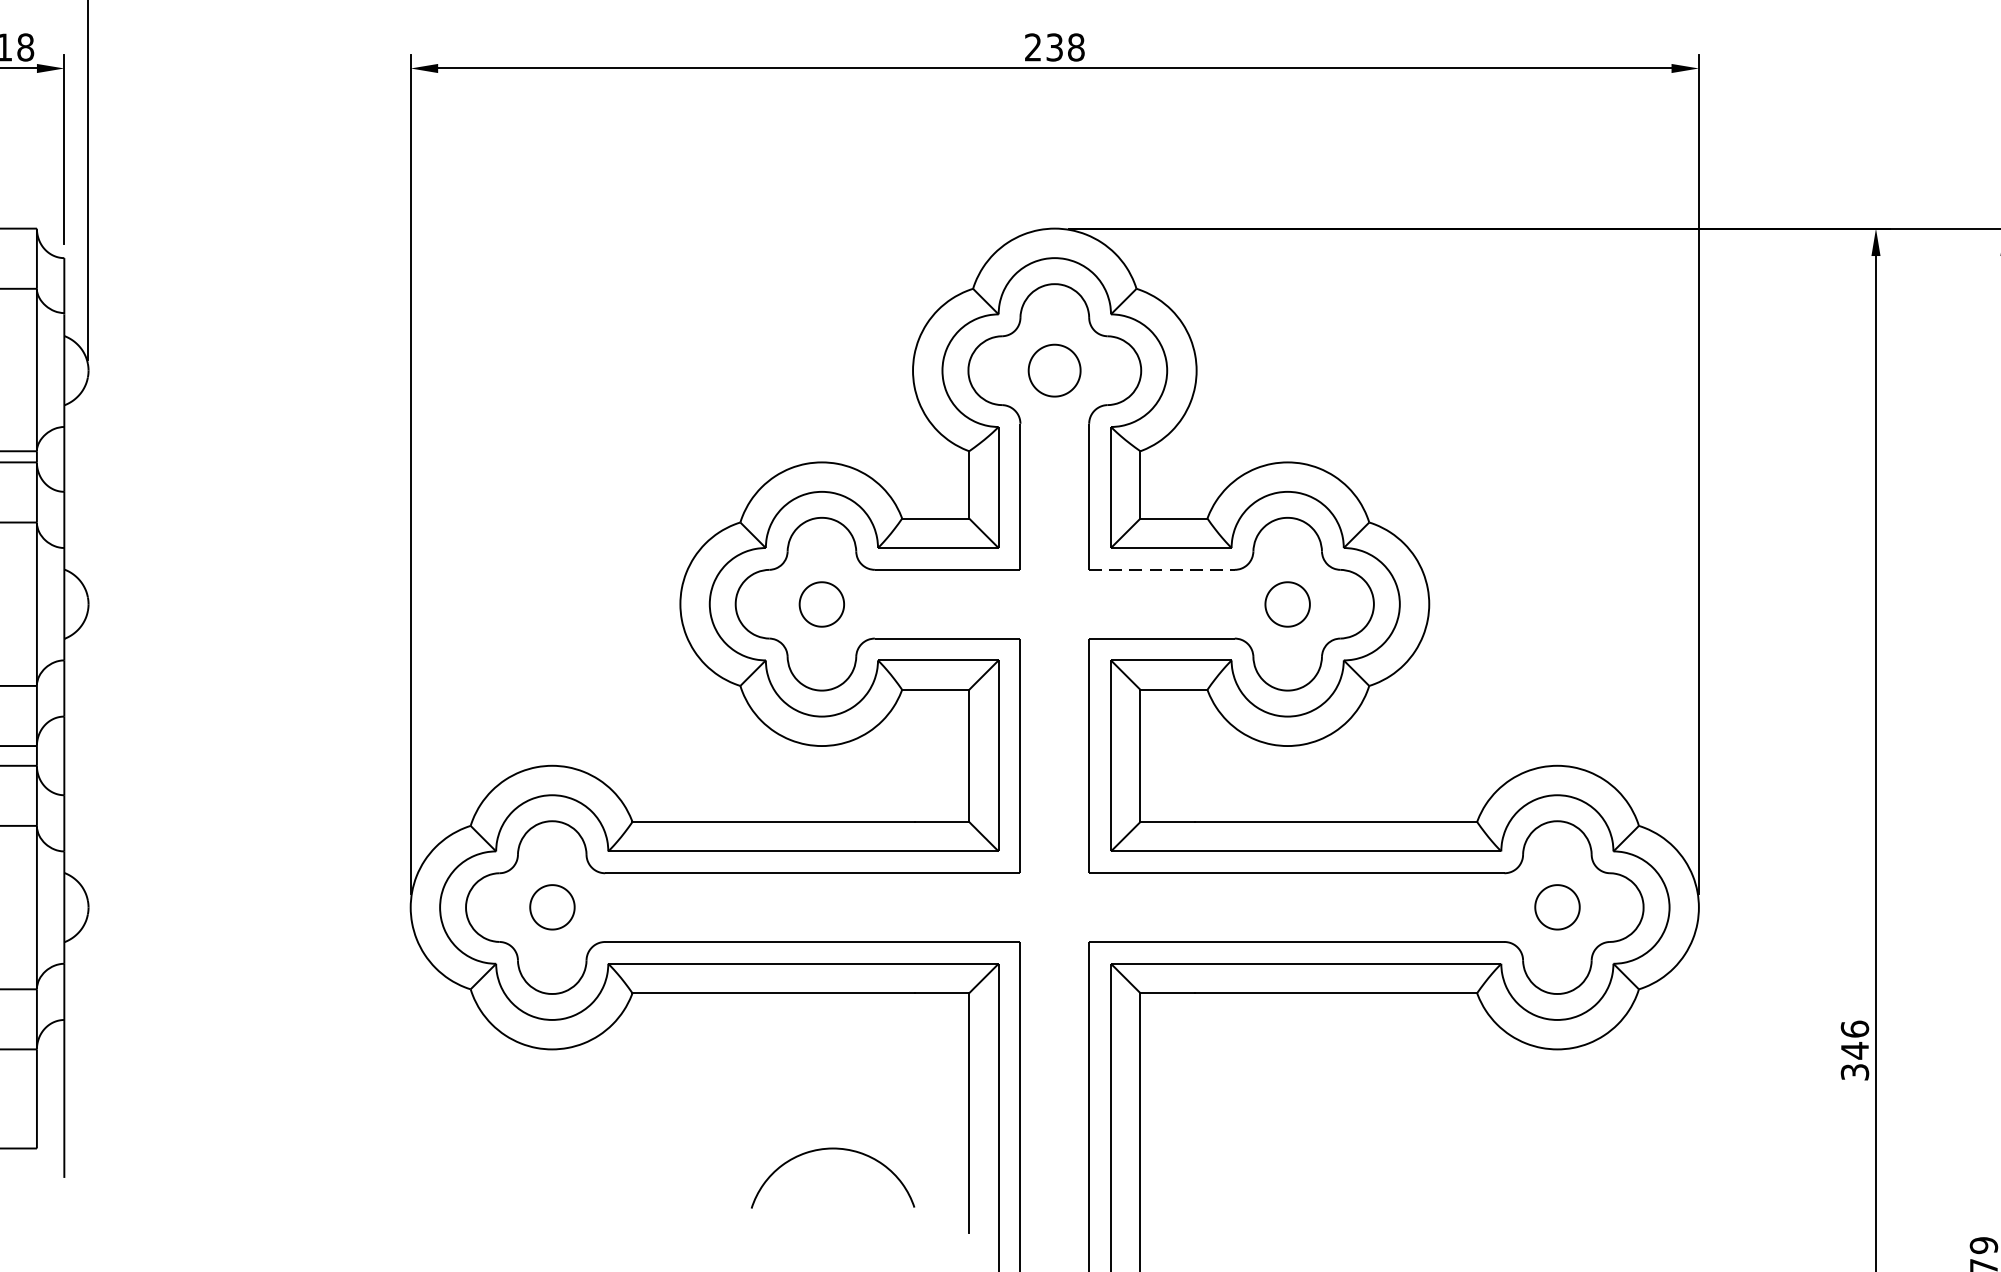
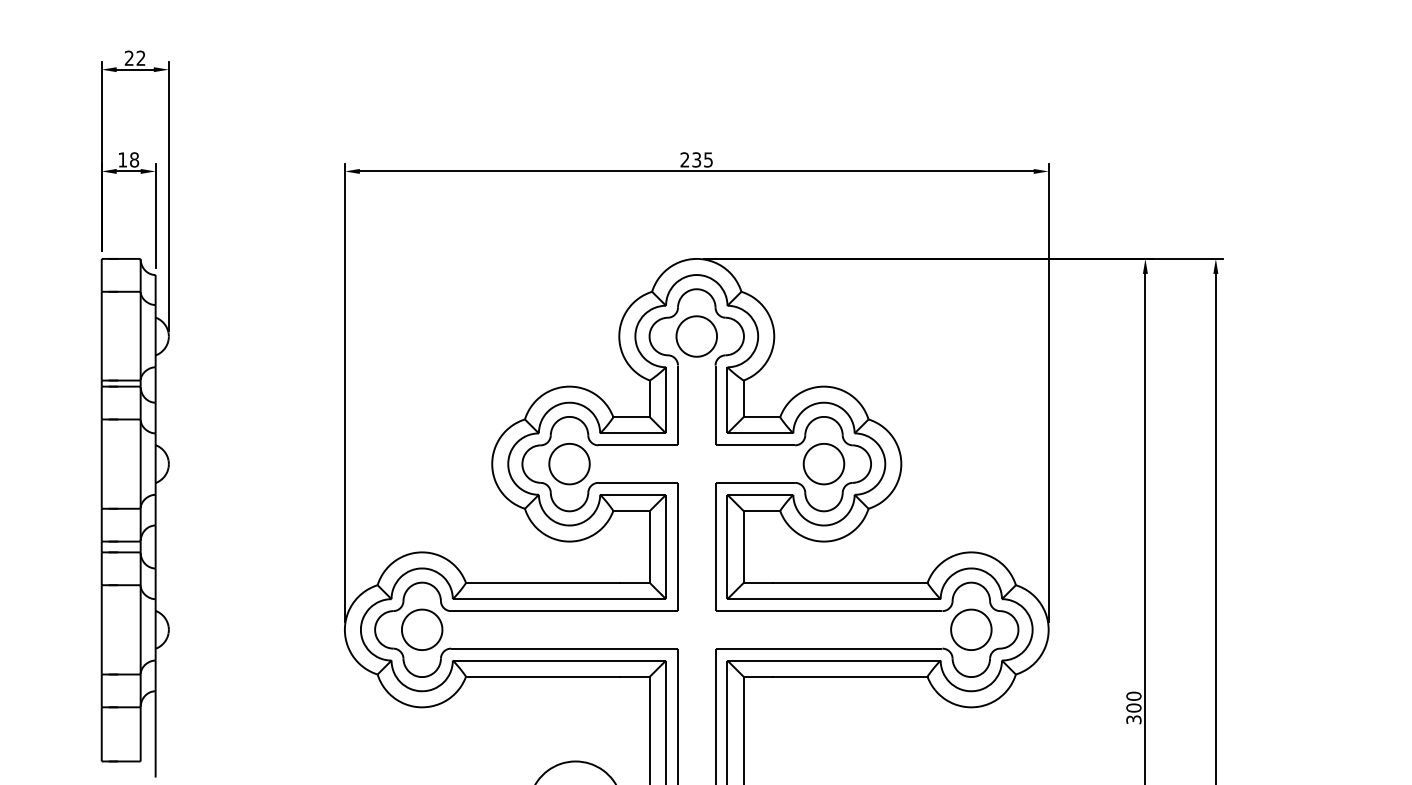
text: (1076, 46) -> (708, 159), 238 -> 235
part: (1054, 370) -> (696, 336), size x1.43
line: (1162, 570) -> (755, 445), dashed -> solid
part: (821, 604) -> (569, 464), size x1.67
part: (1286, 604) -> (823, 464), size x1.67
part: (552, 906) -> (422, 629), size x1.67
part: (1557, 906) -> (971, 629), size x1.67
text: (1854, 1038) -> (1133, 701), 346 -> 300

